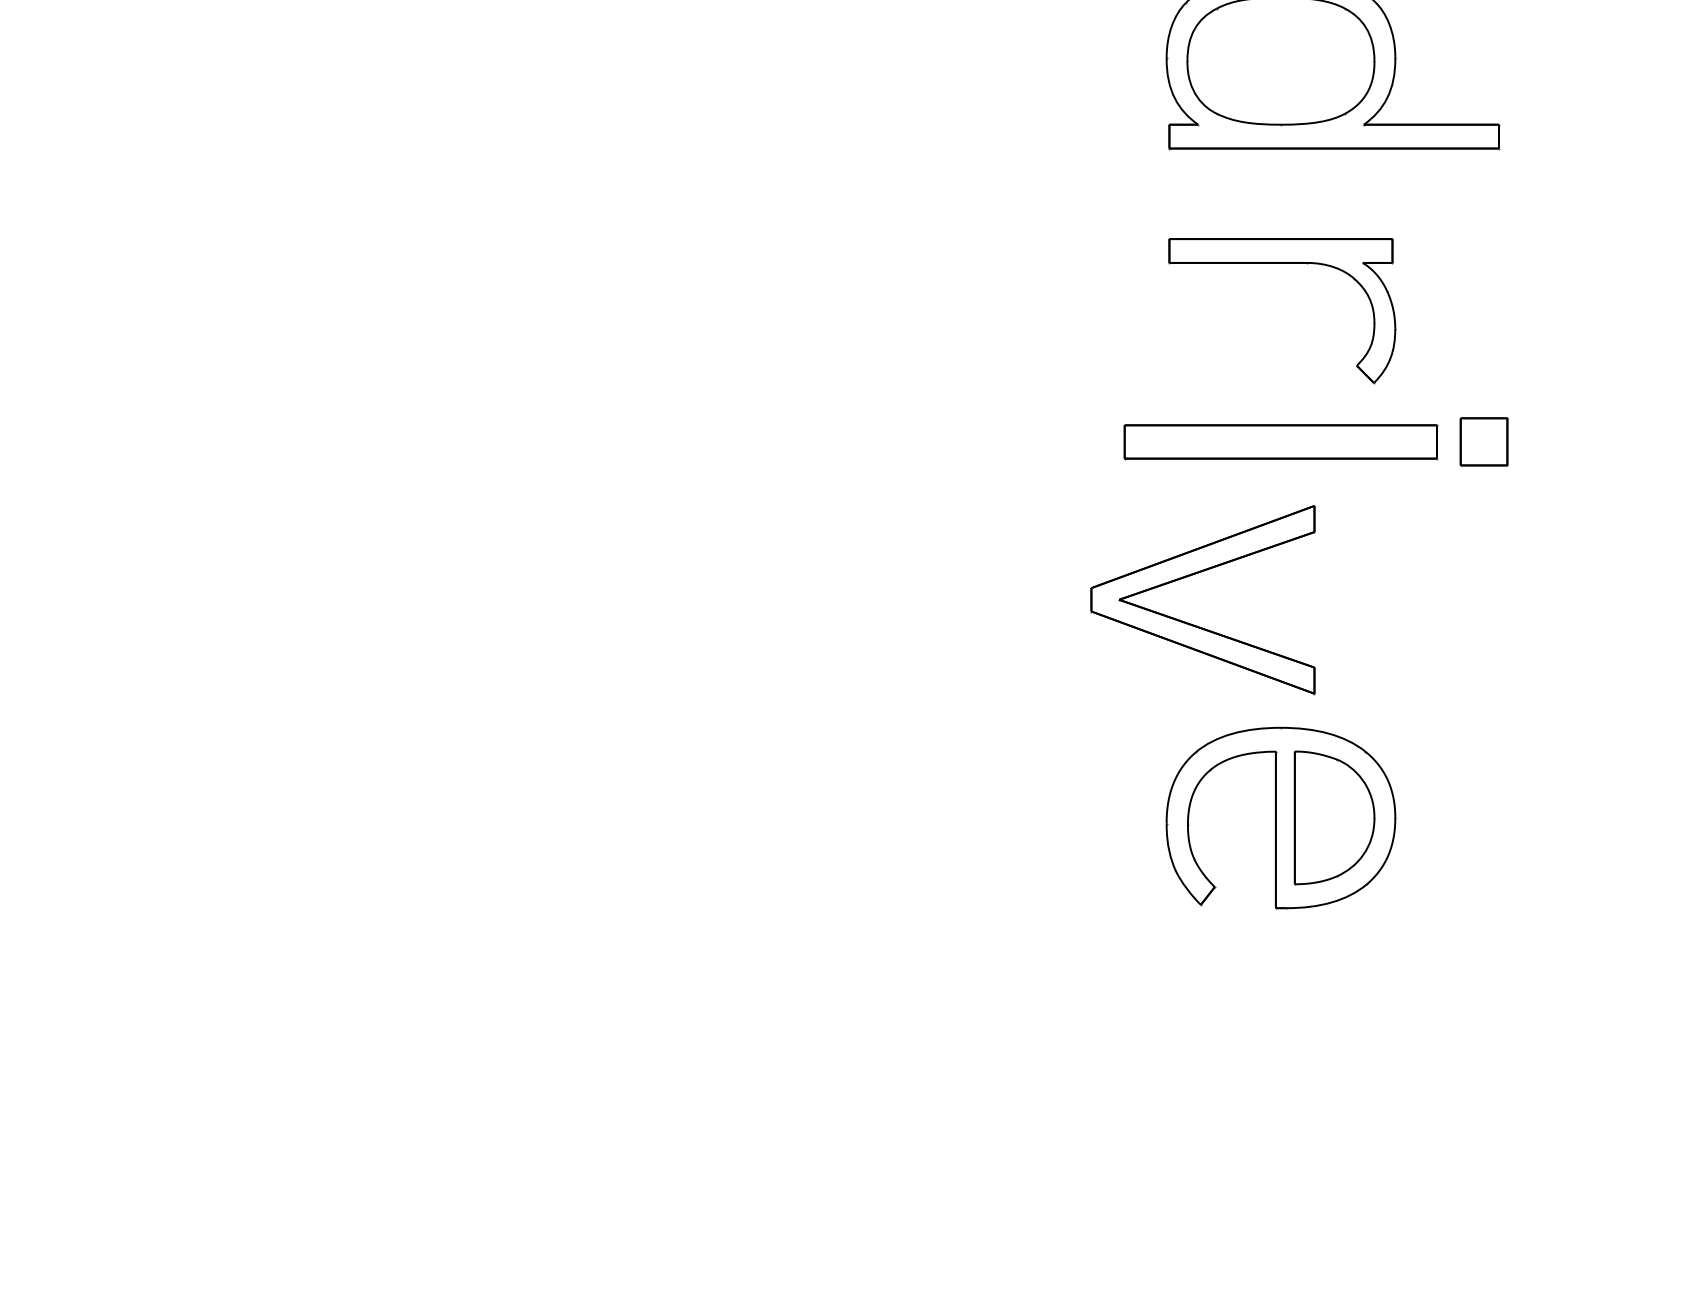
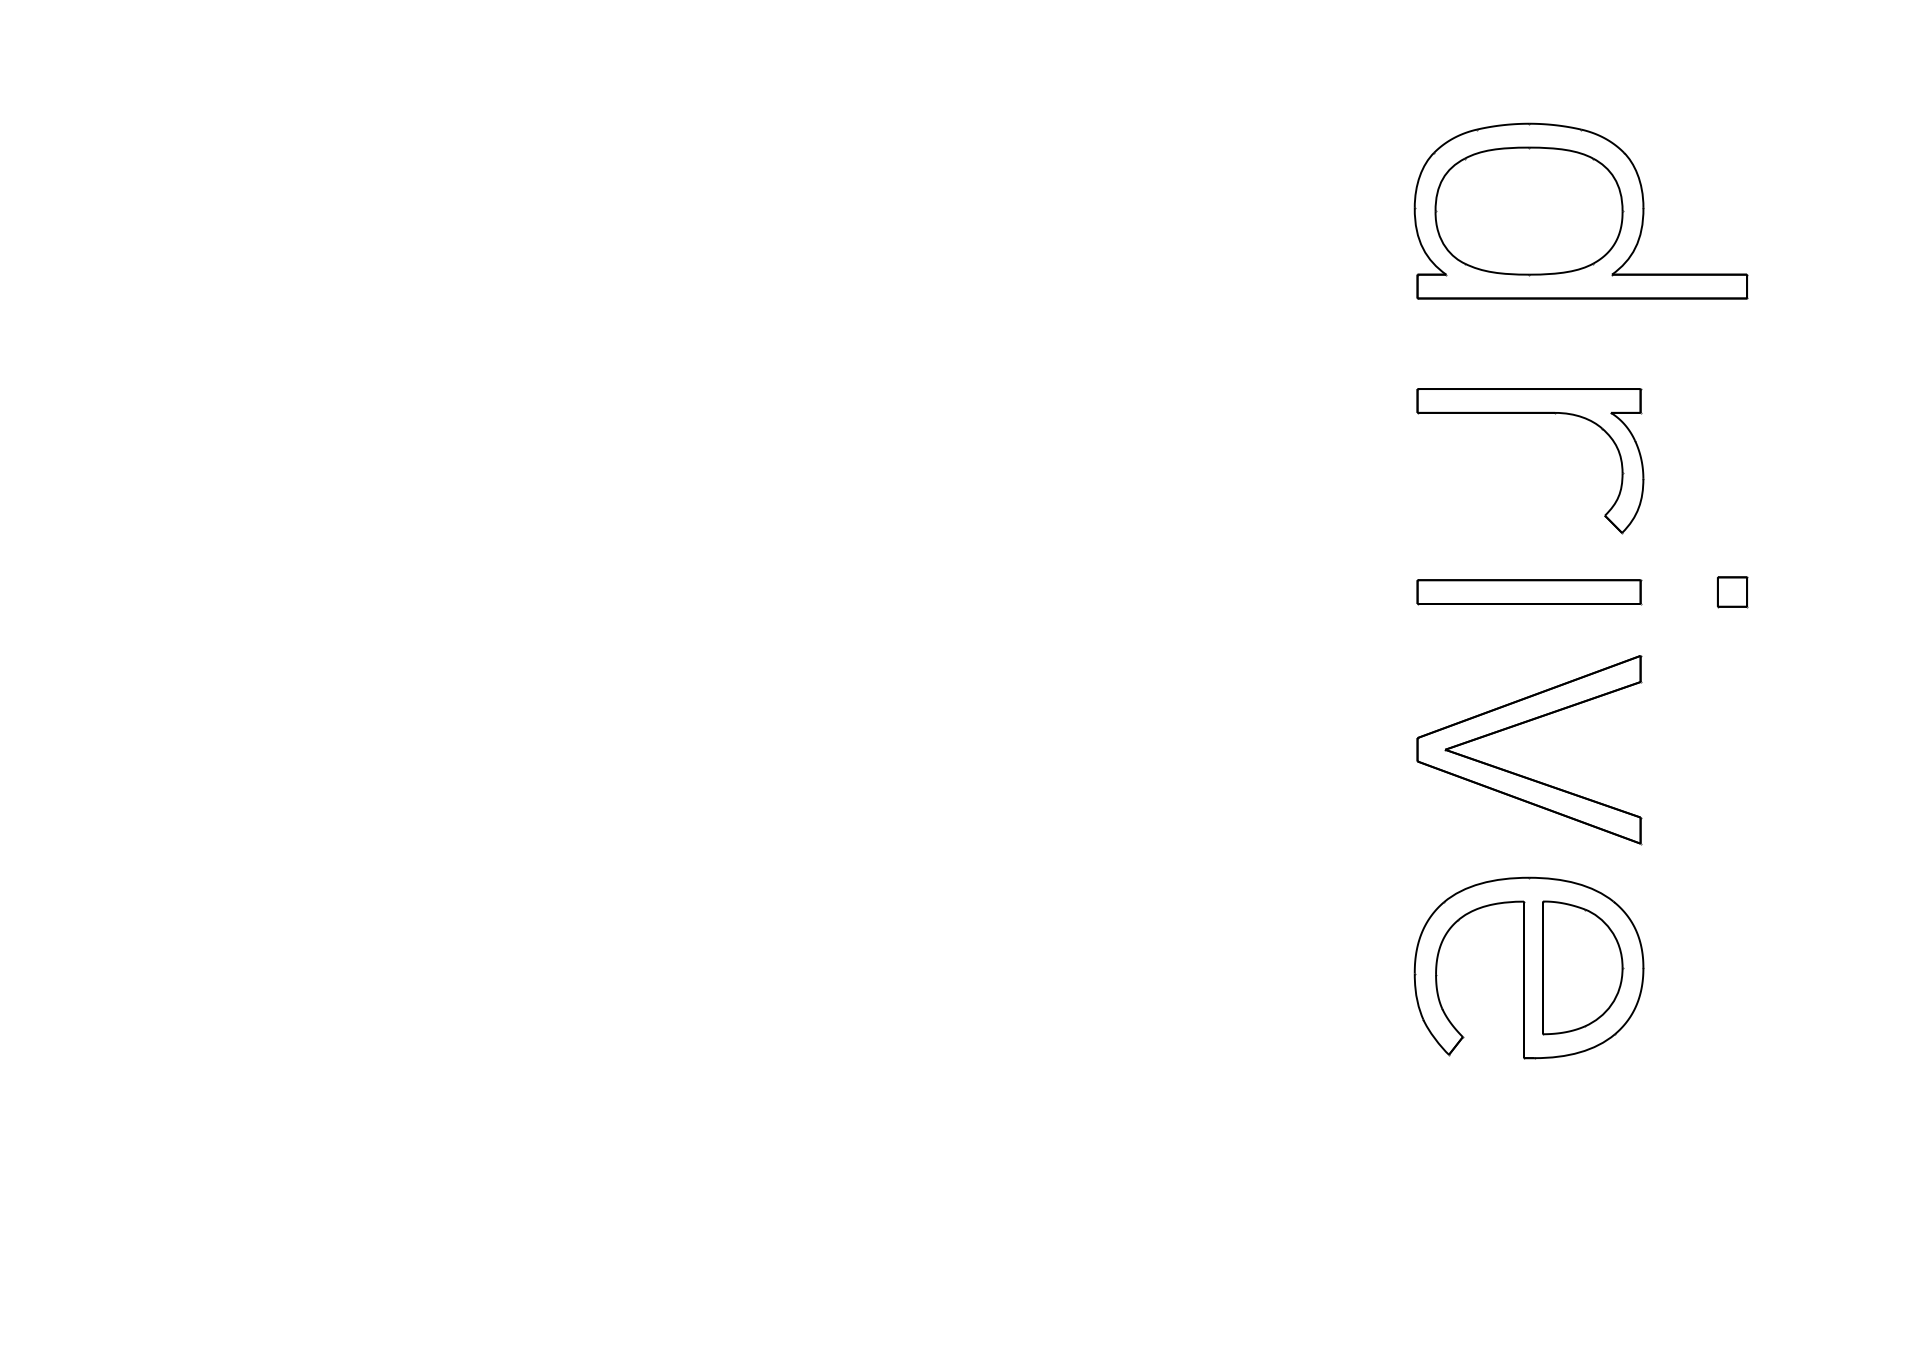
part: (1281, 442) -> (1529, 592), size x0.71
part: (1484, 442) -> (1732, 592), size x0.62
part: (1194, 624) -> (1520, 774), moved

